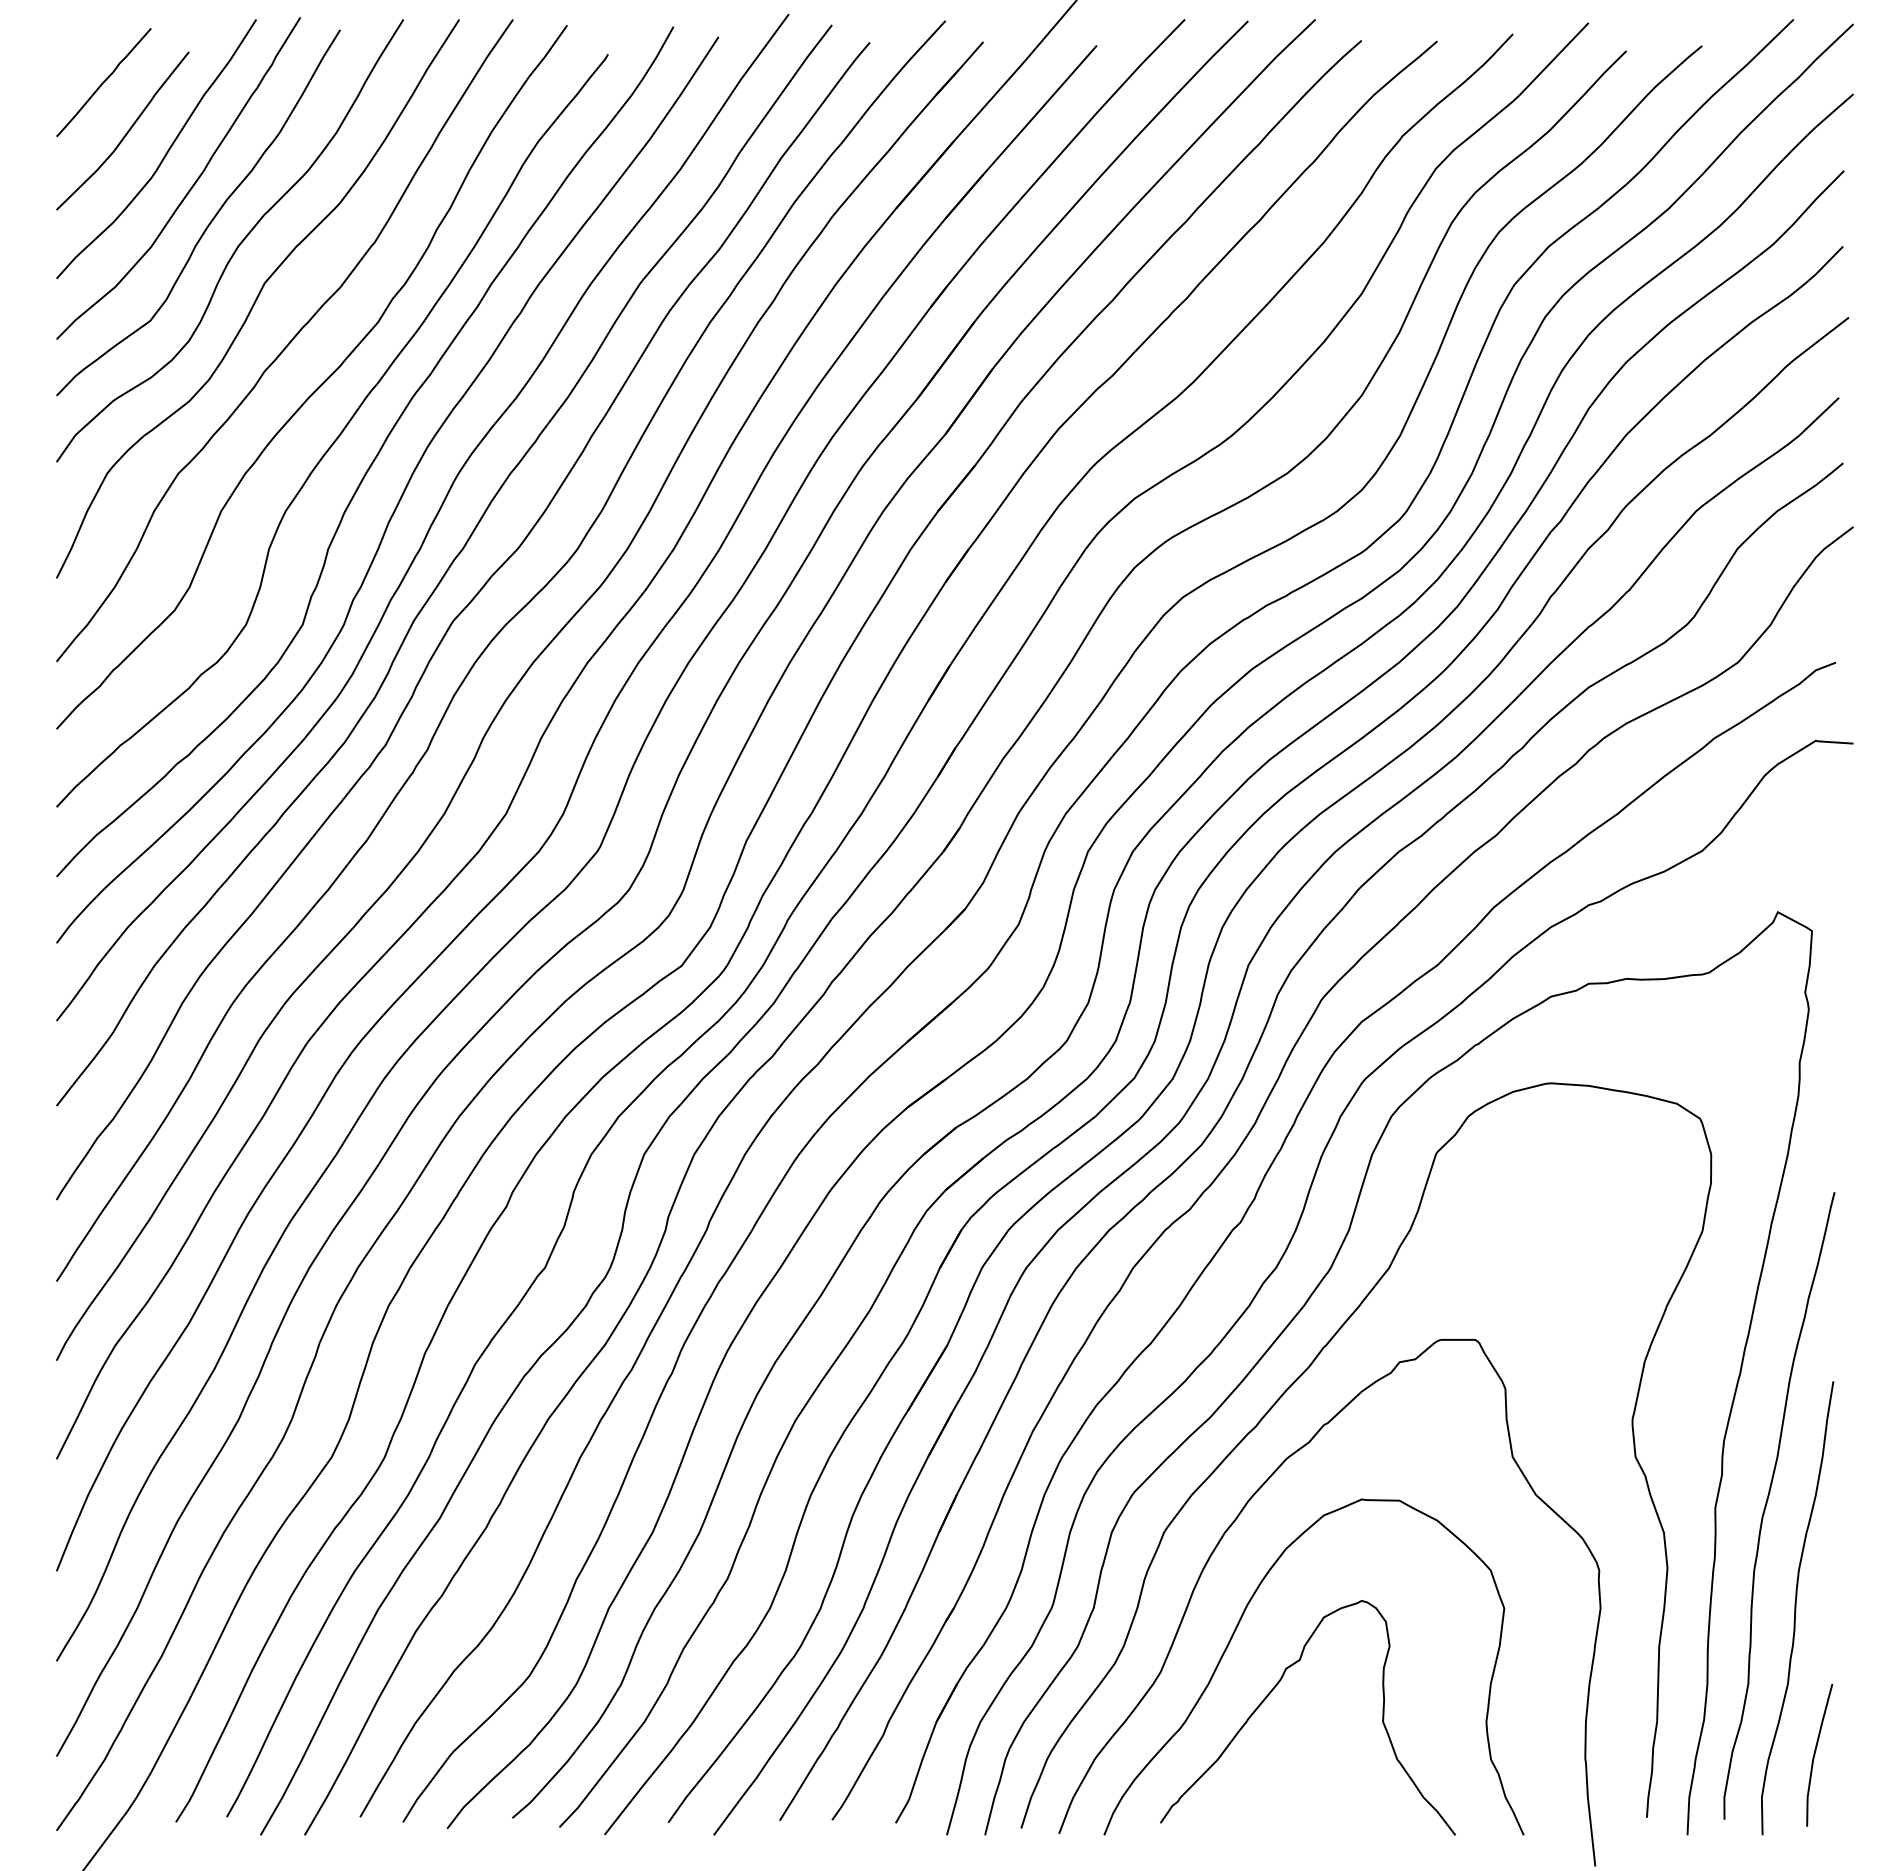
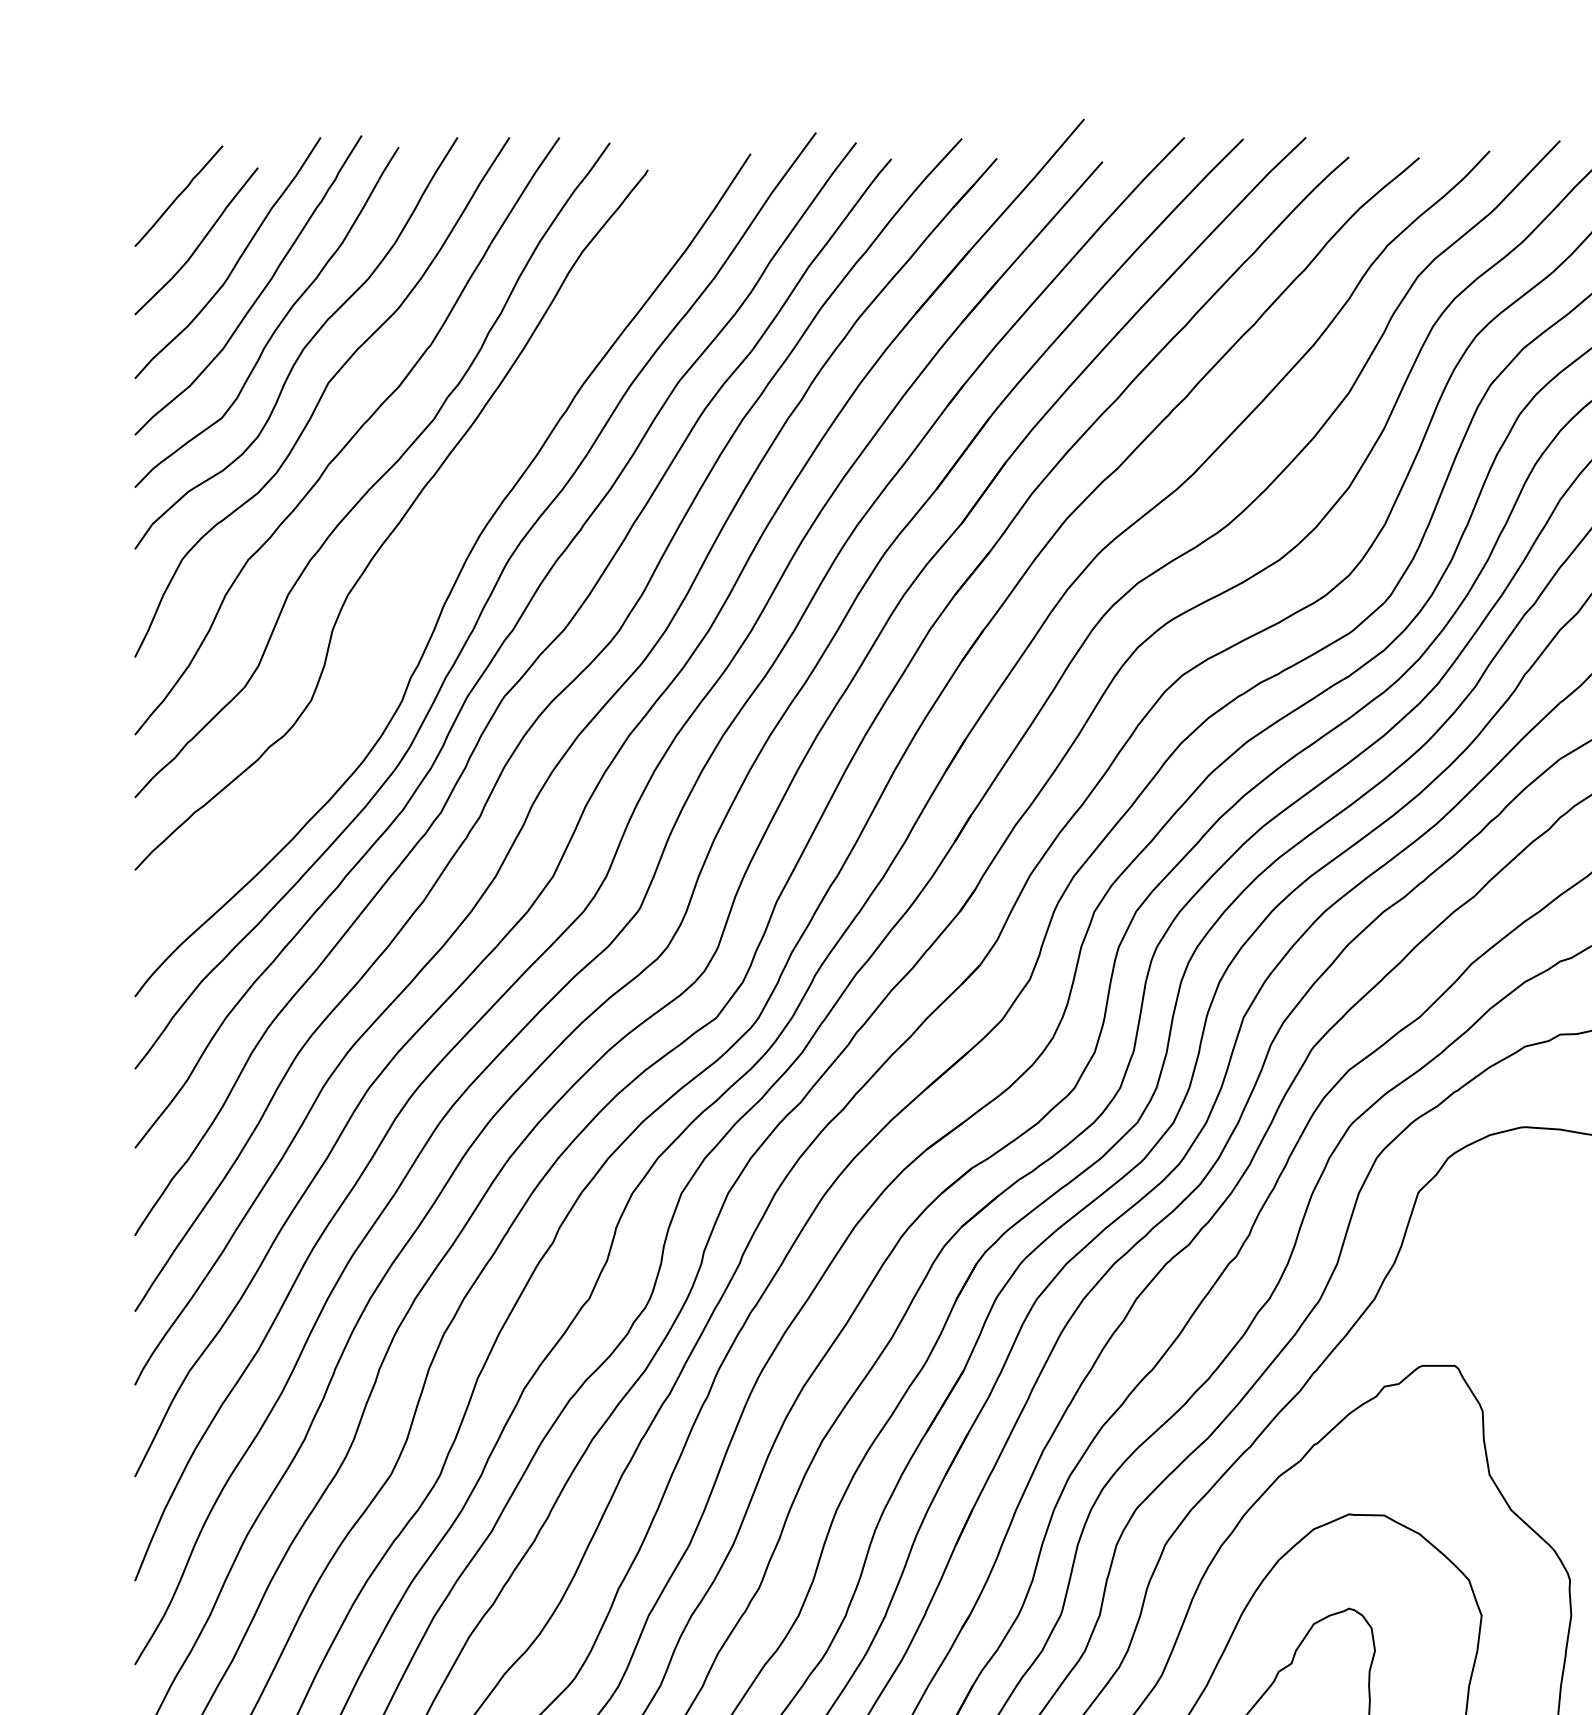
curve: (374, 457) -> (430, 544), removed

